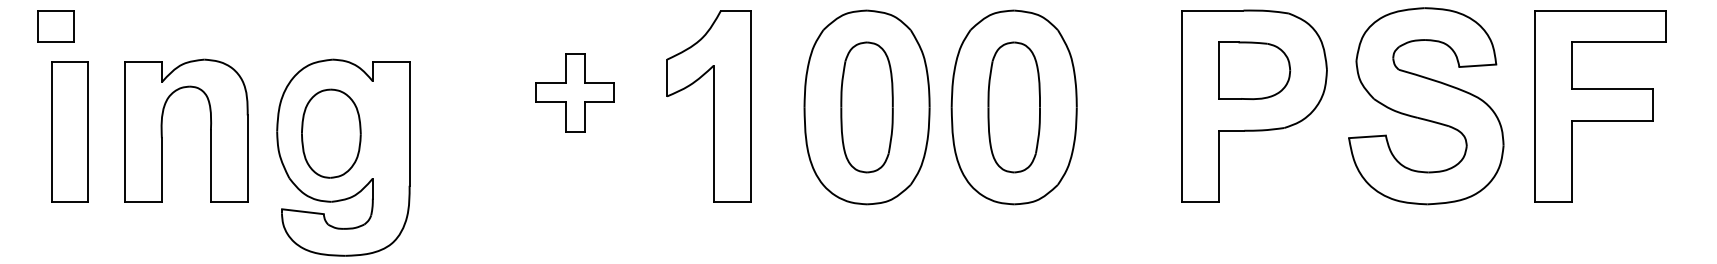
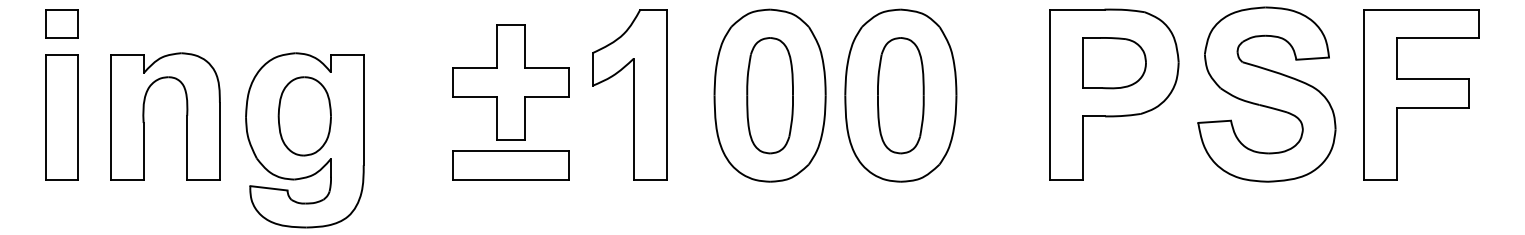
part: (55, 26) -> (61, 23), moved
part: (574, 92) -> (510, 82), size x1.67
part: (331, 133) -> (304, 116), moved
part: (574, 185) -> (510, 165), added

